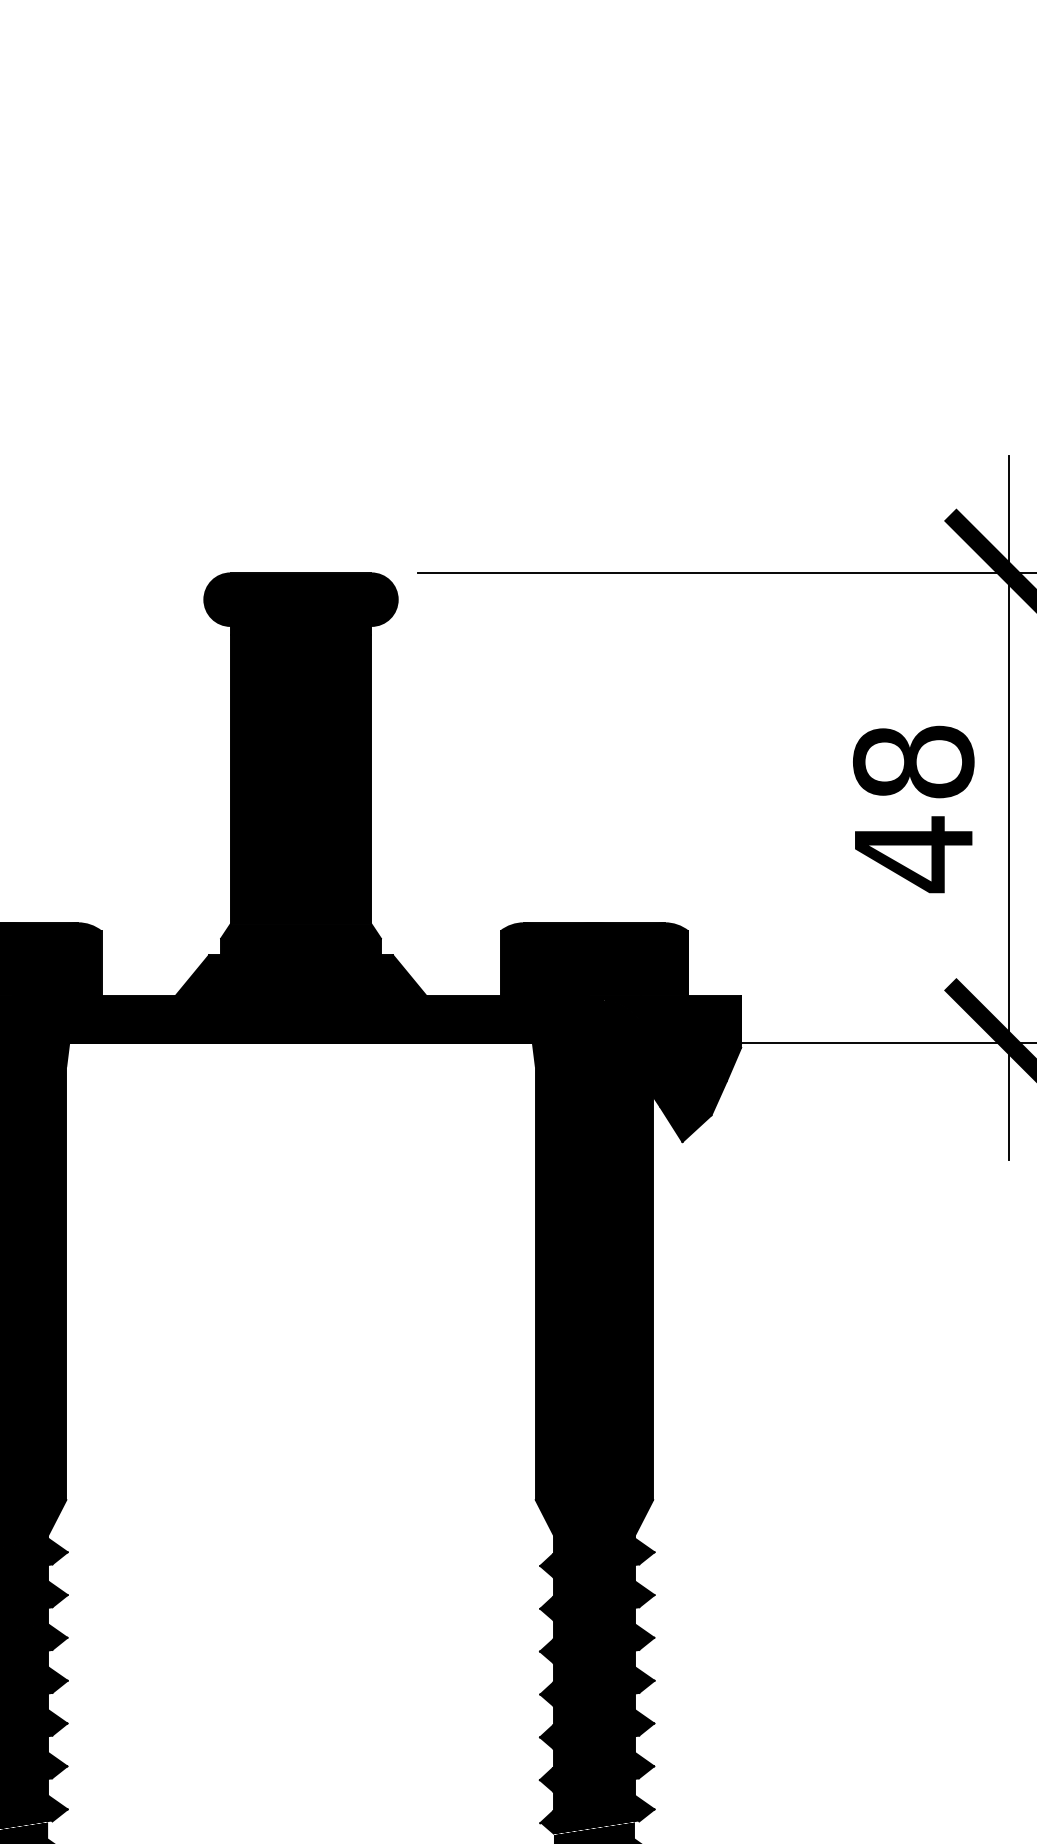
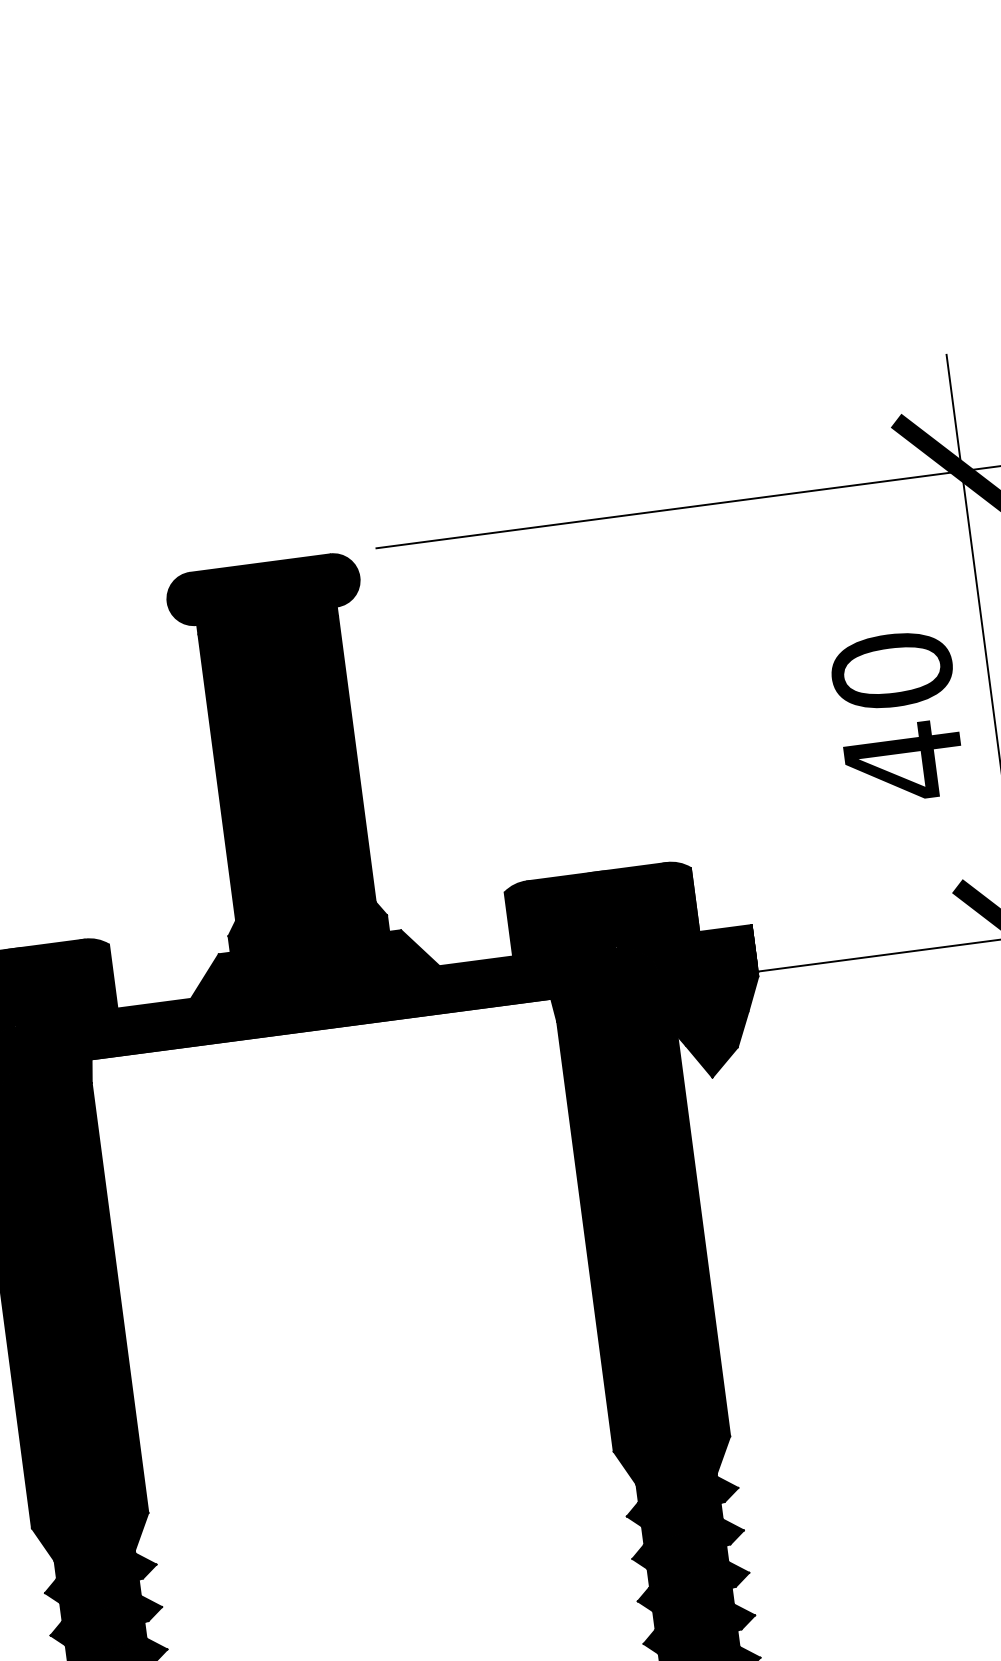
text: (913, 761) -> (891, 670), 48 -> 40

